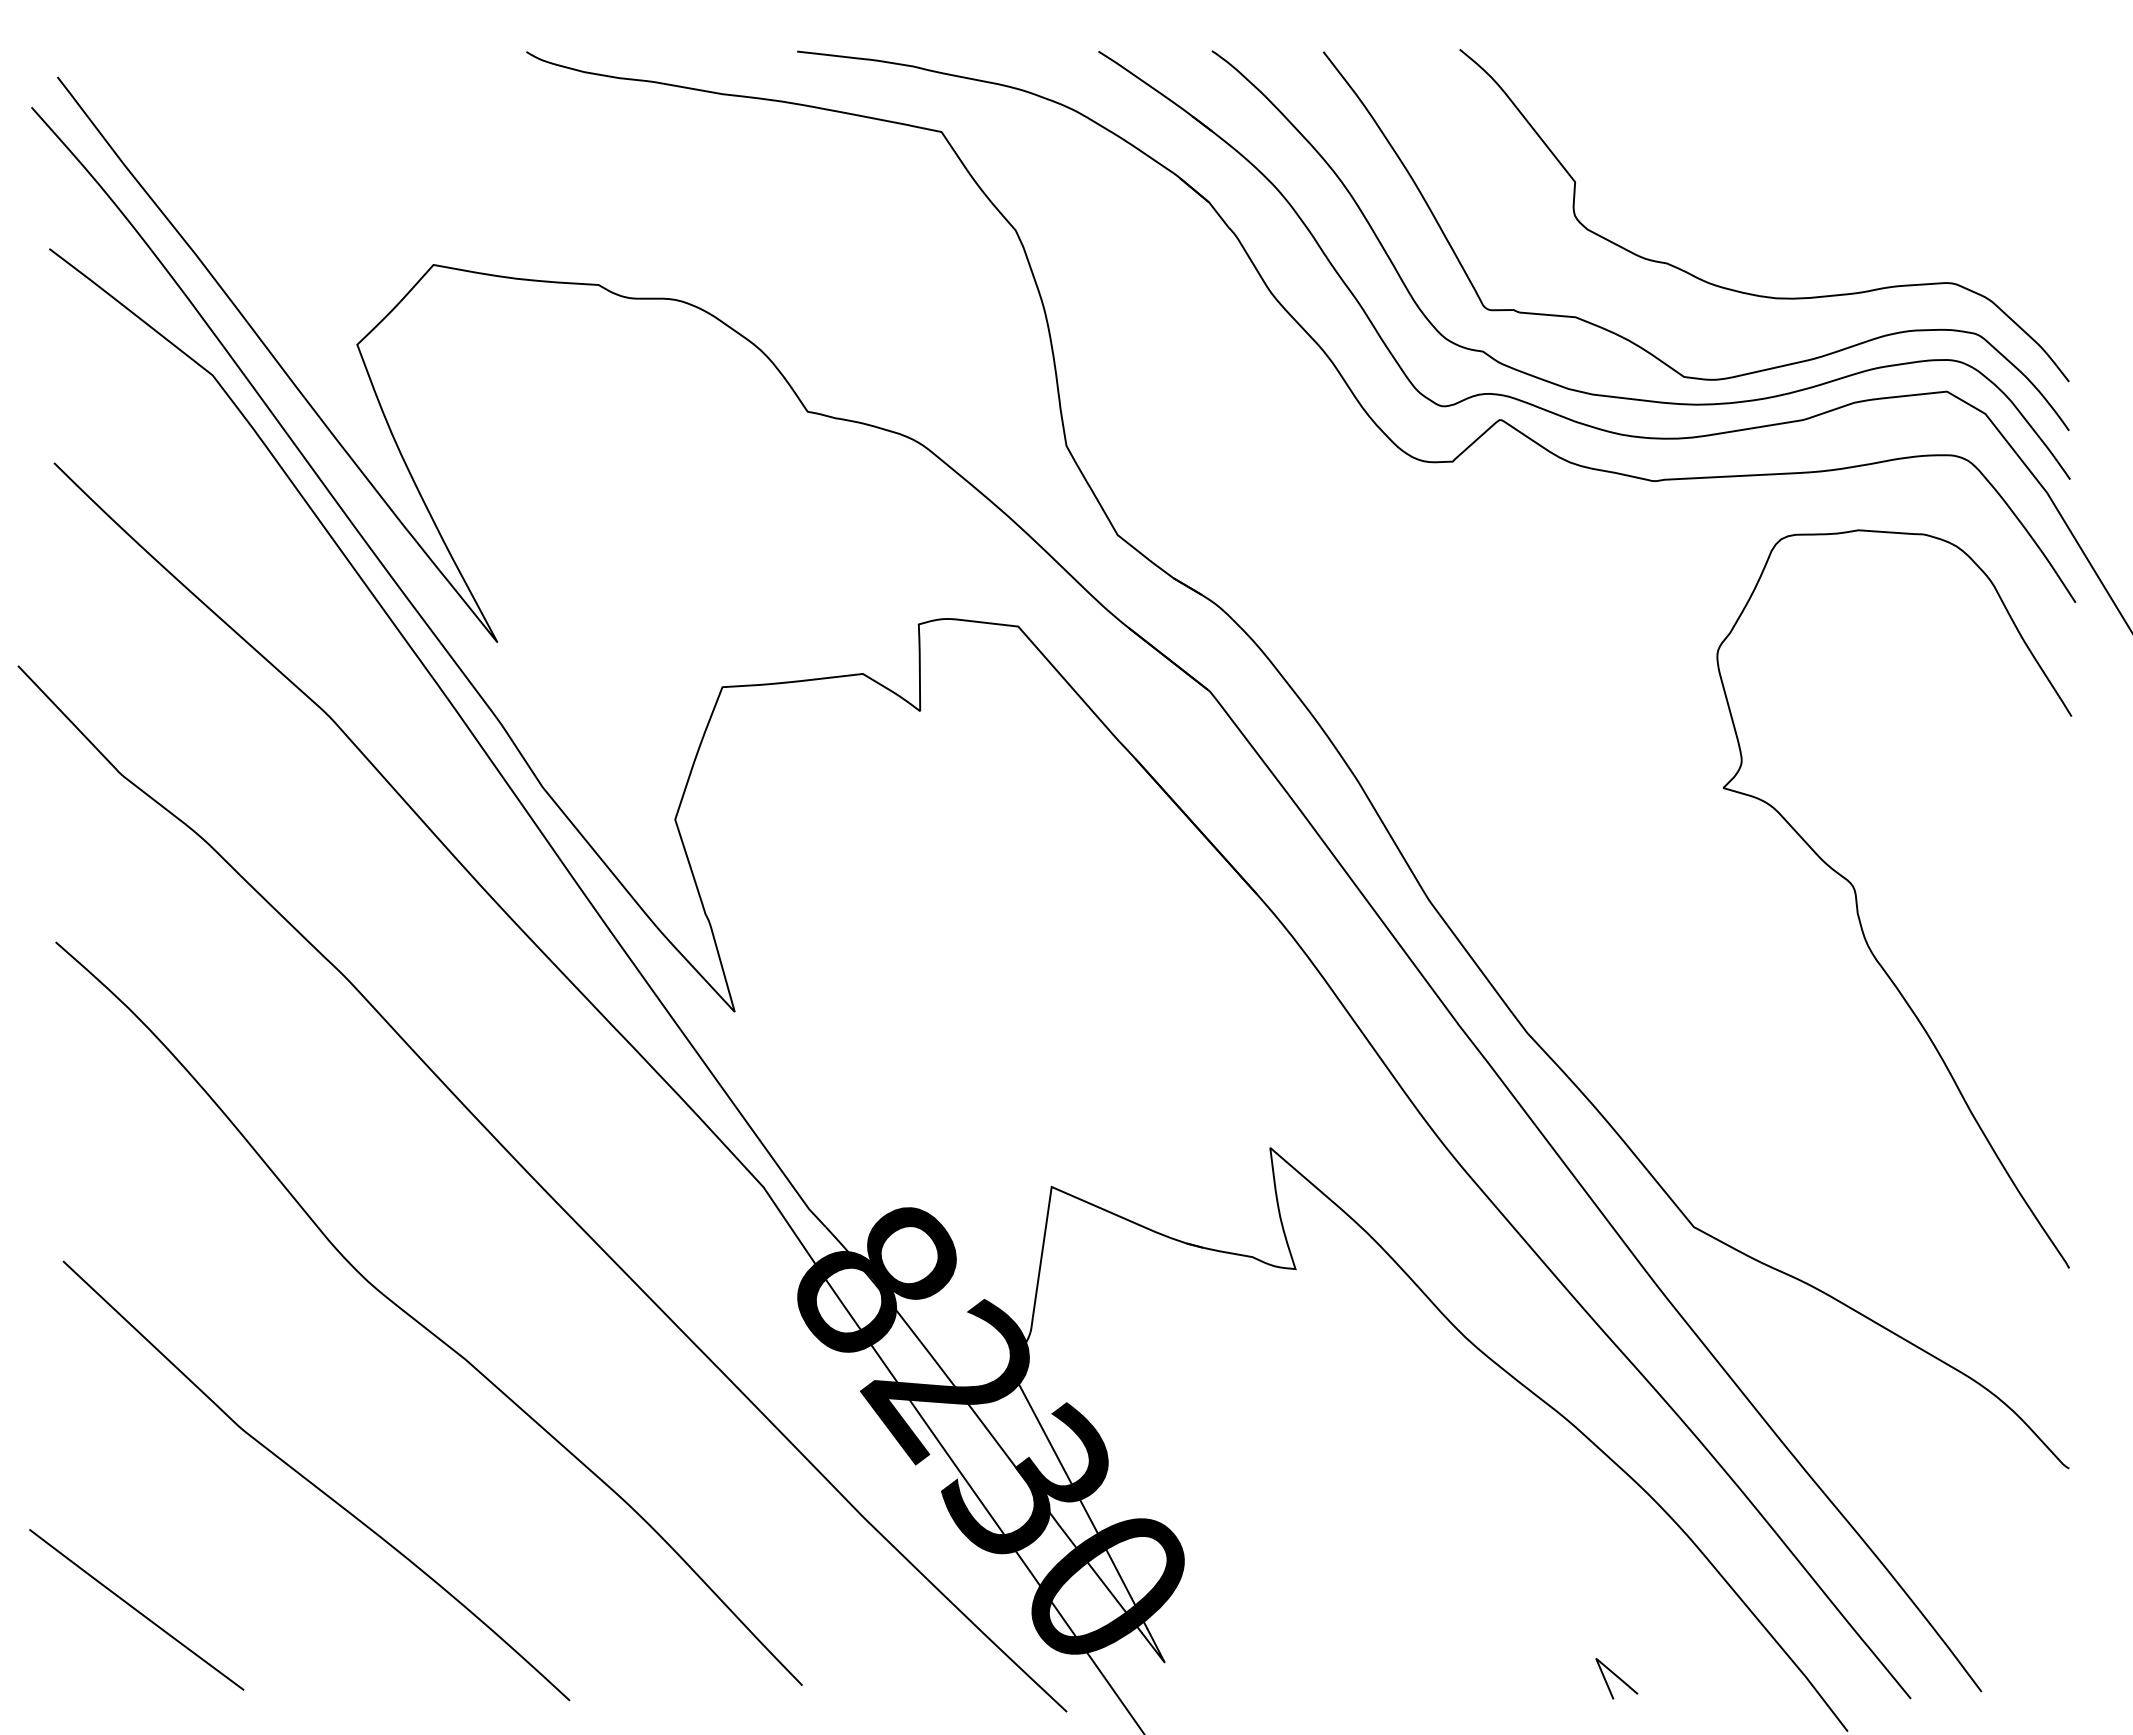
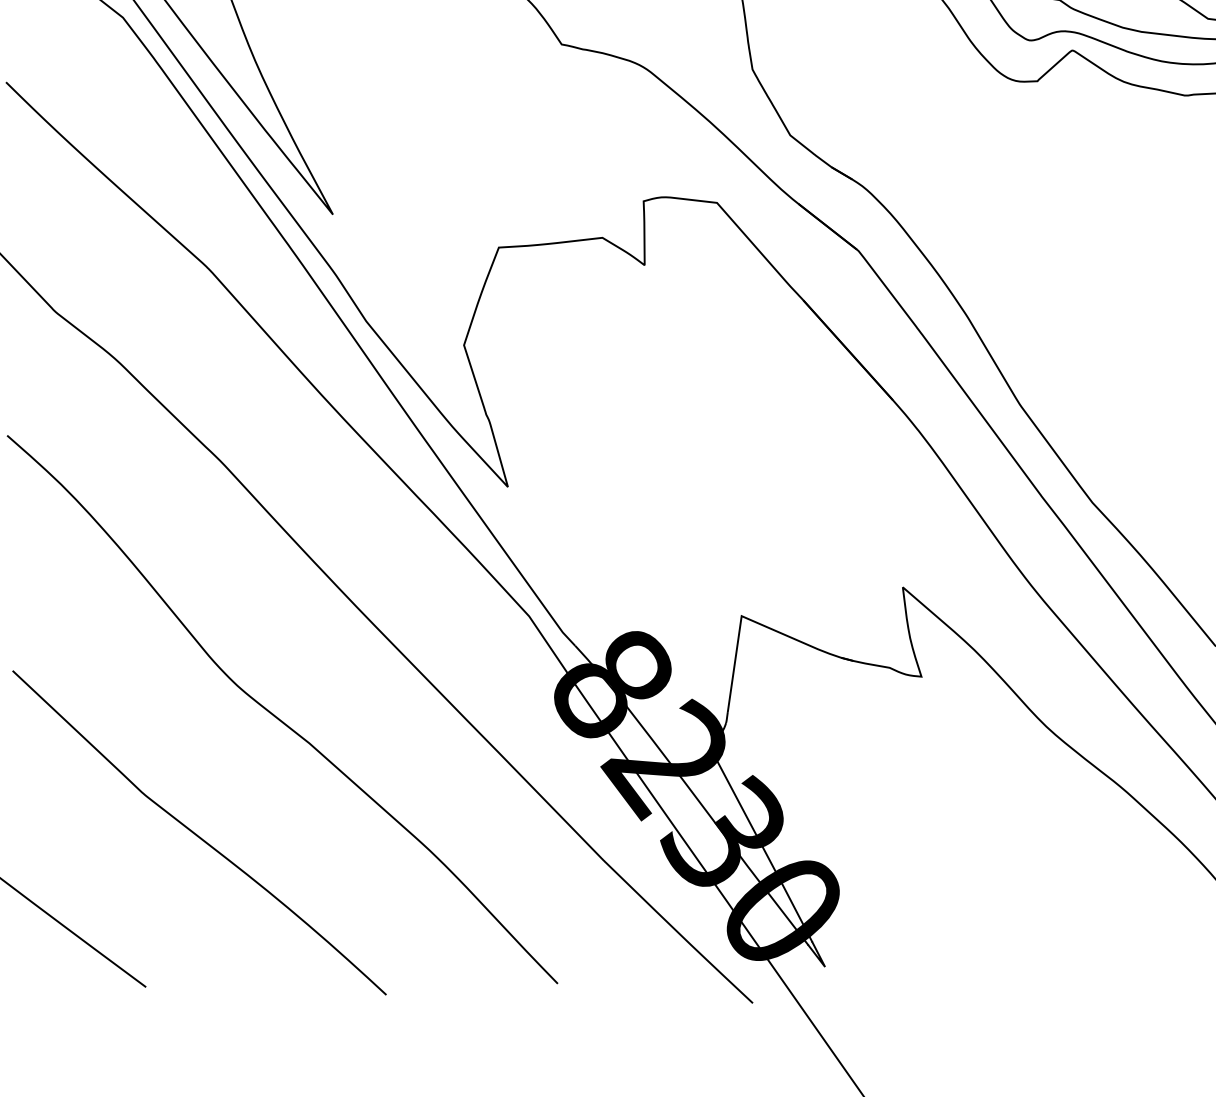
line: (1616, 1677) -> (1158, 977), removed

